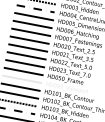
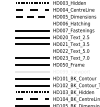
line: (34, 16) -> (32, 16), solid -> dashed
line: (31, 23) -> (31, 23), removed
line: (25, 55) -> (31, 51), removed

